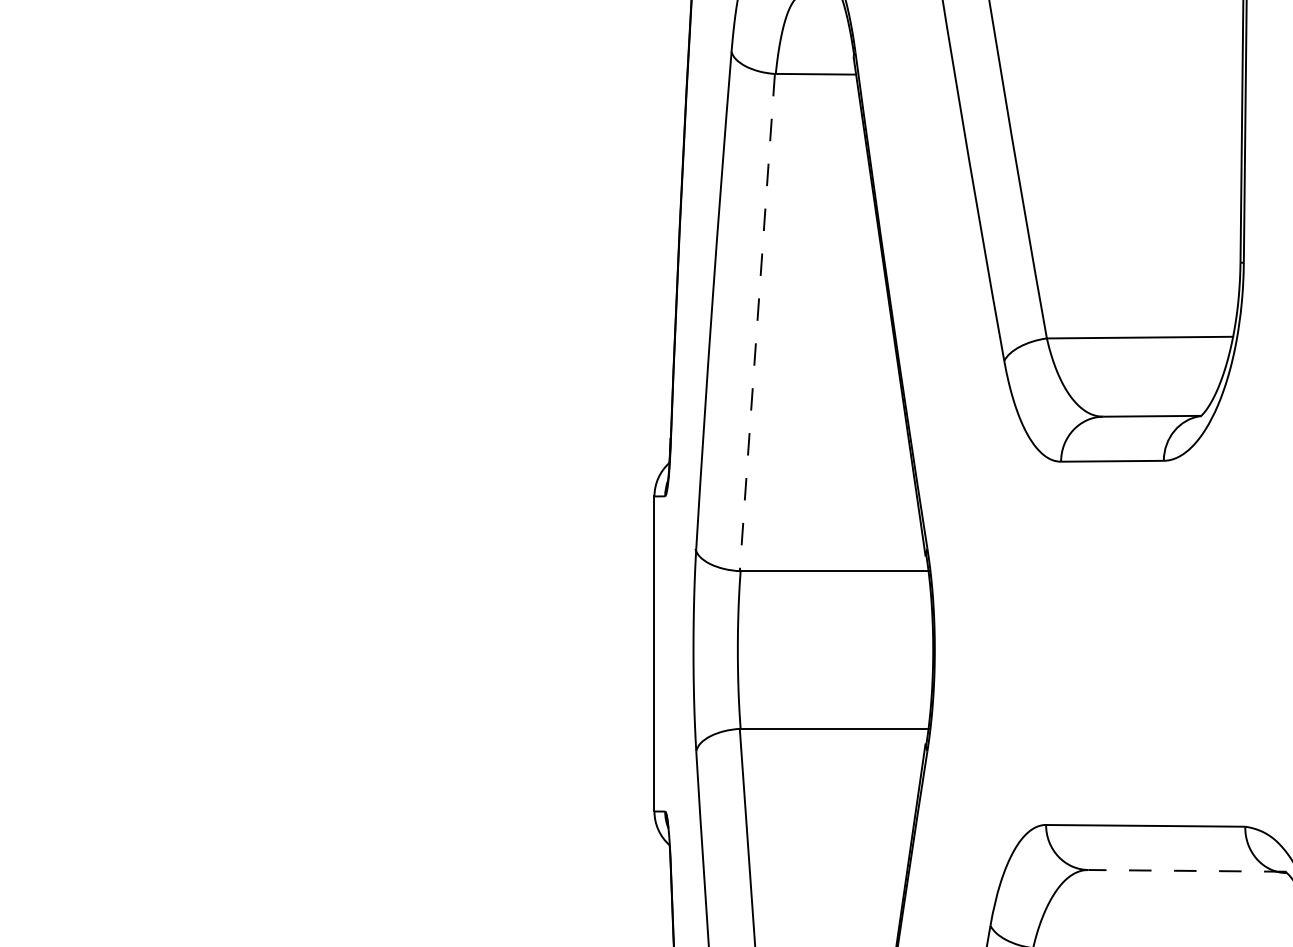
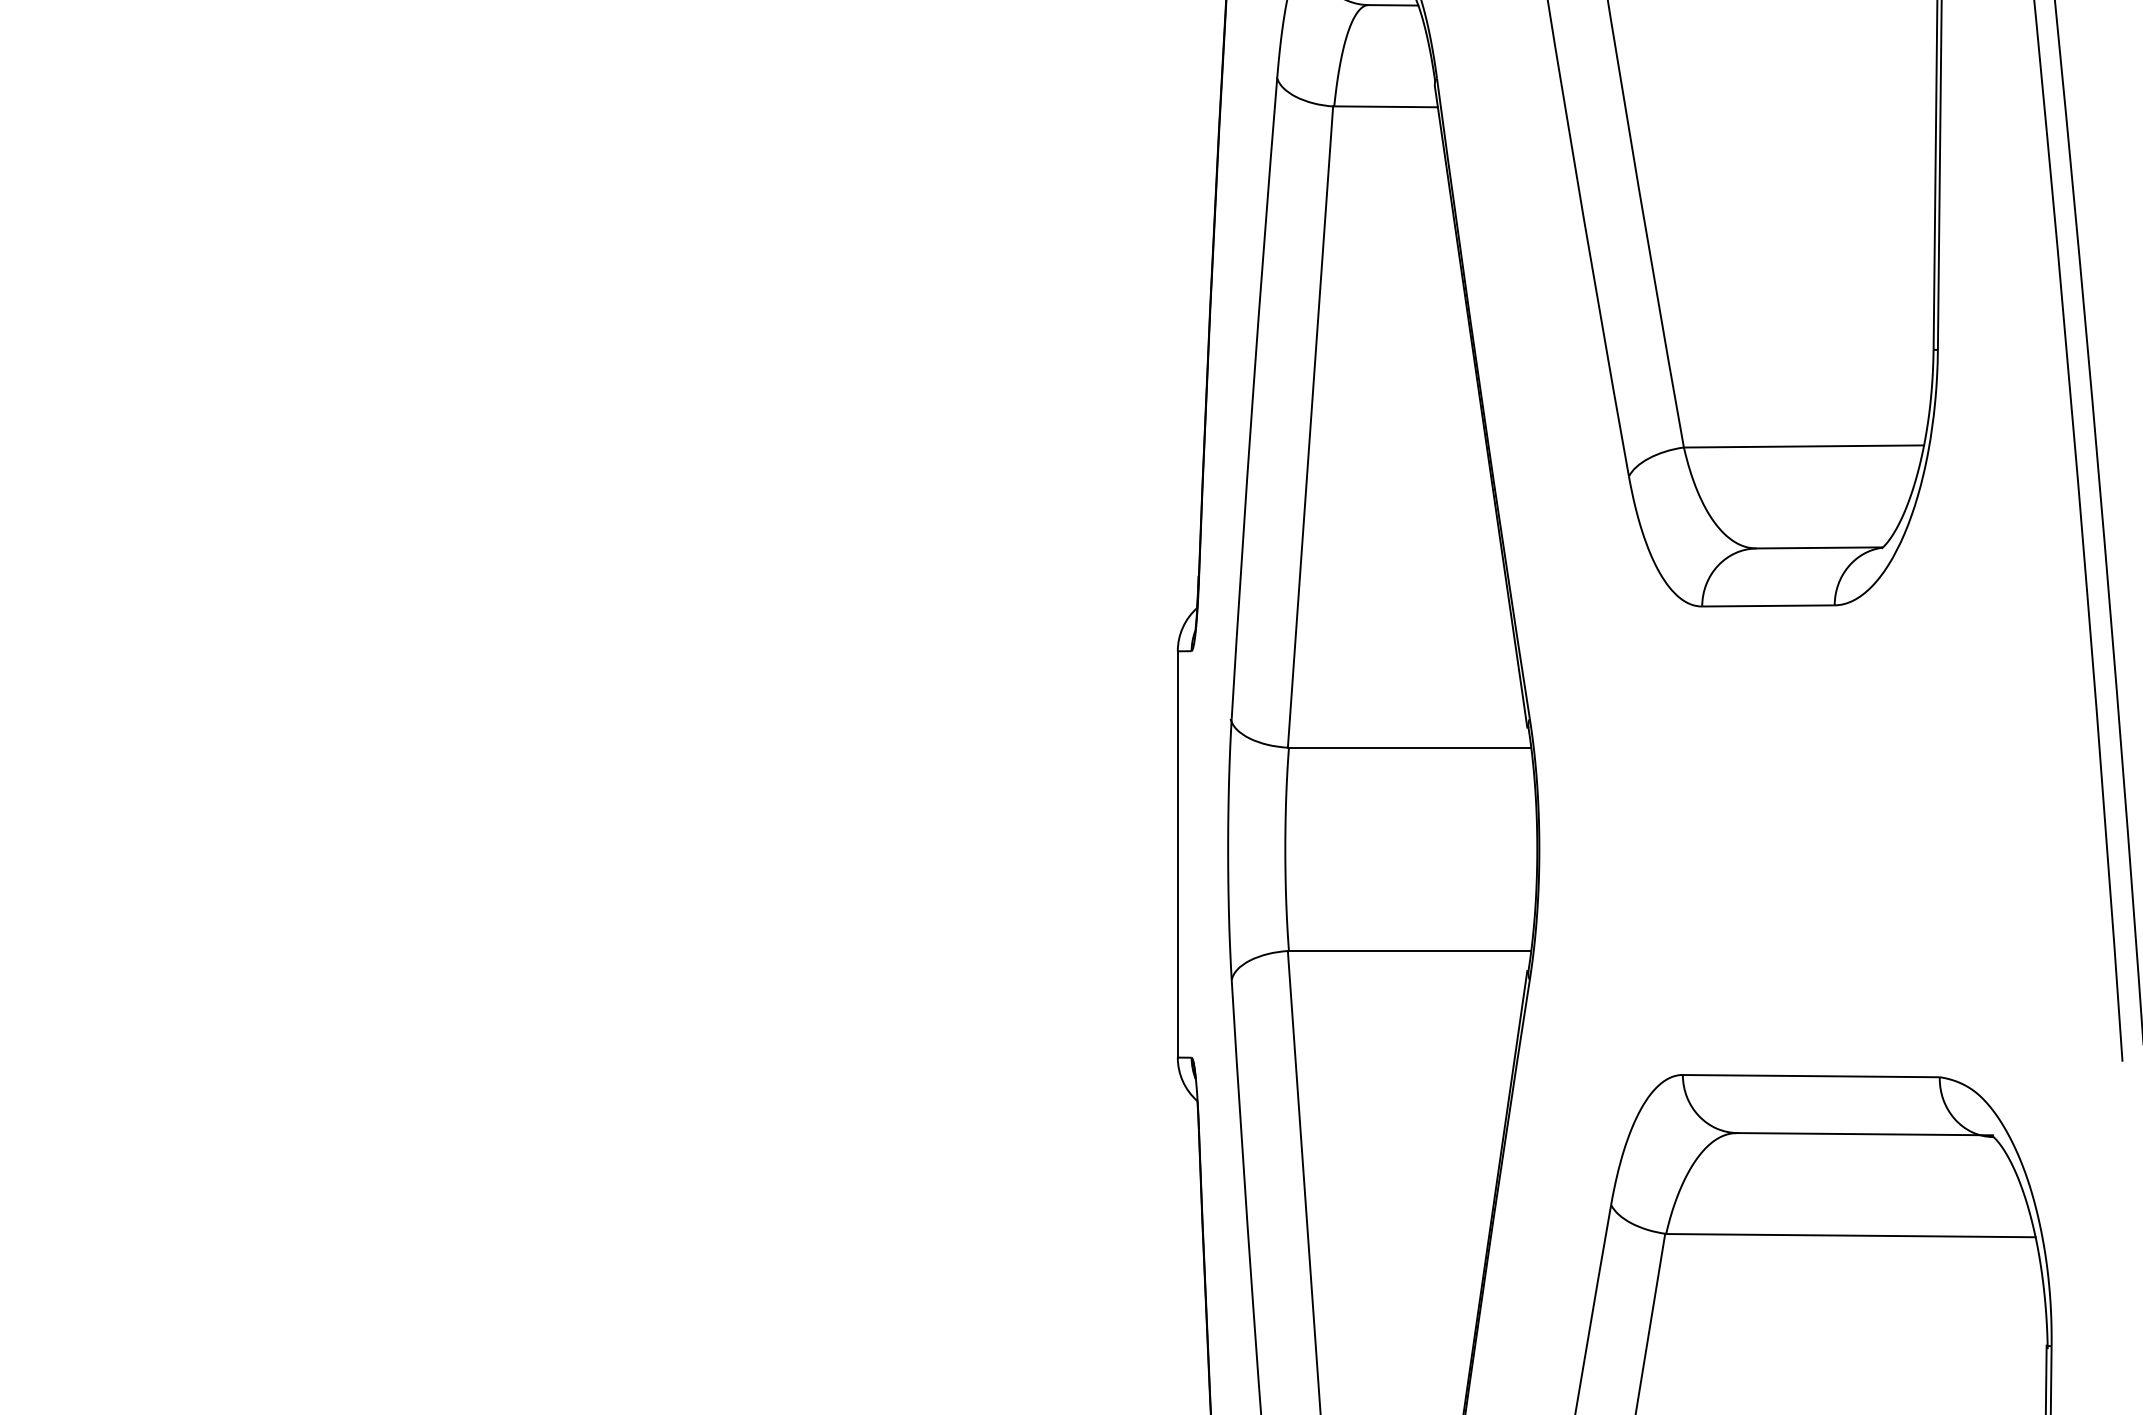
line: (757, 322) -> (1310, 427), dashed -> solid
line: (1187, 871) -> (1865, 1134), dashed -> solid

